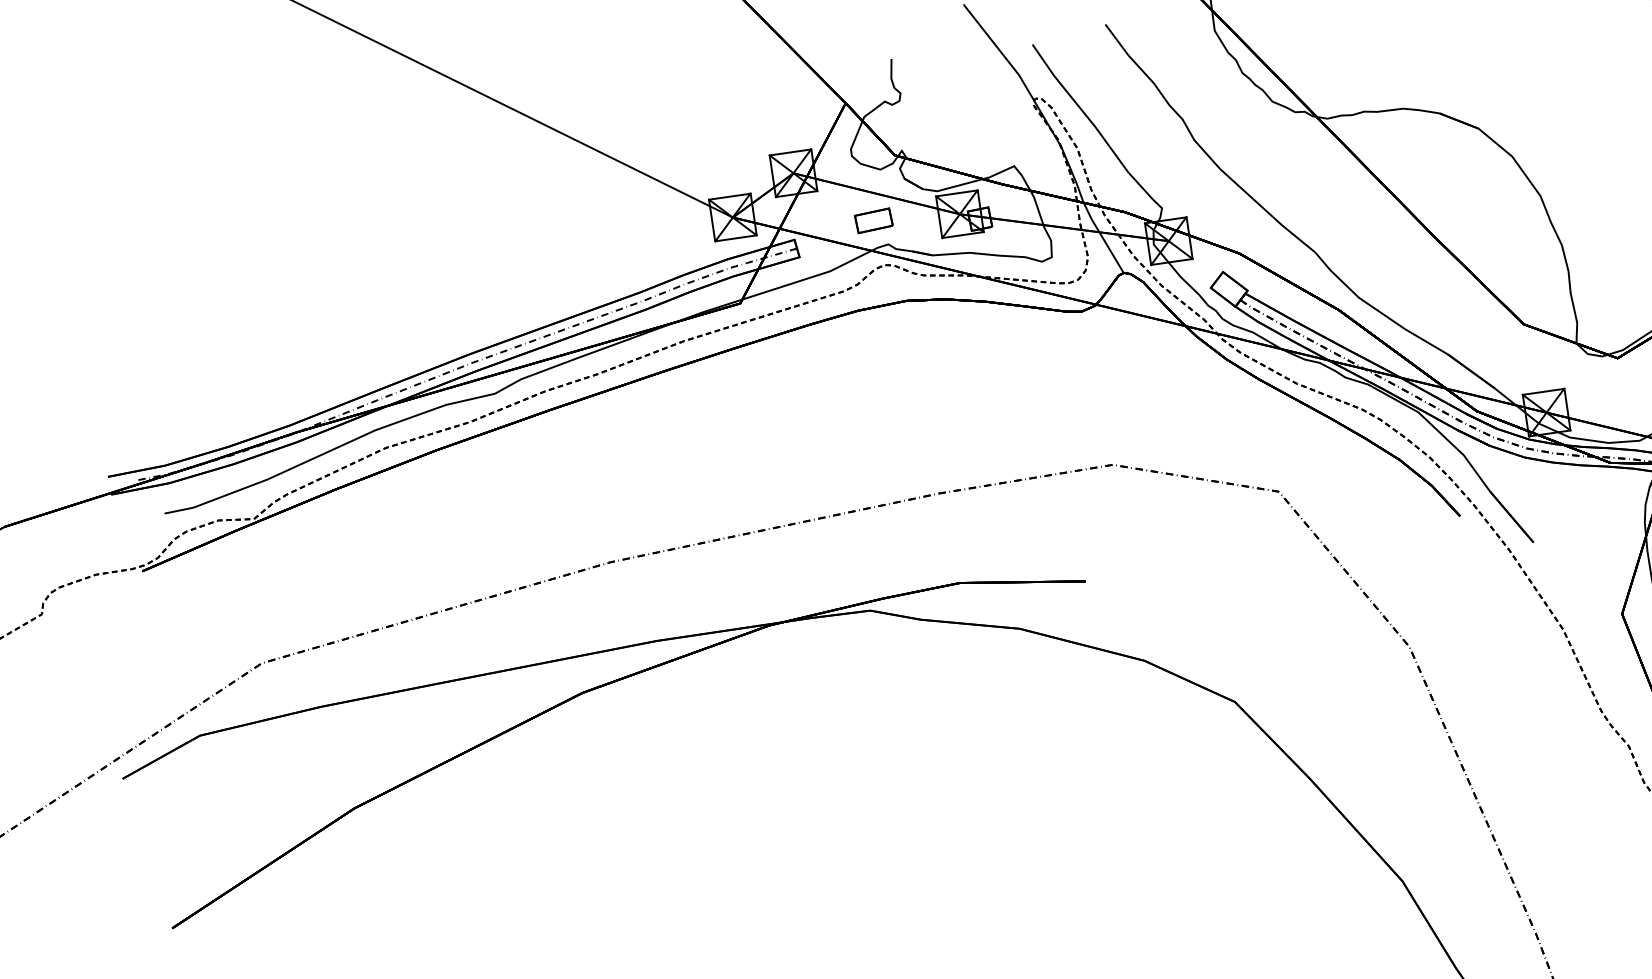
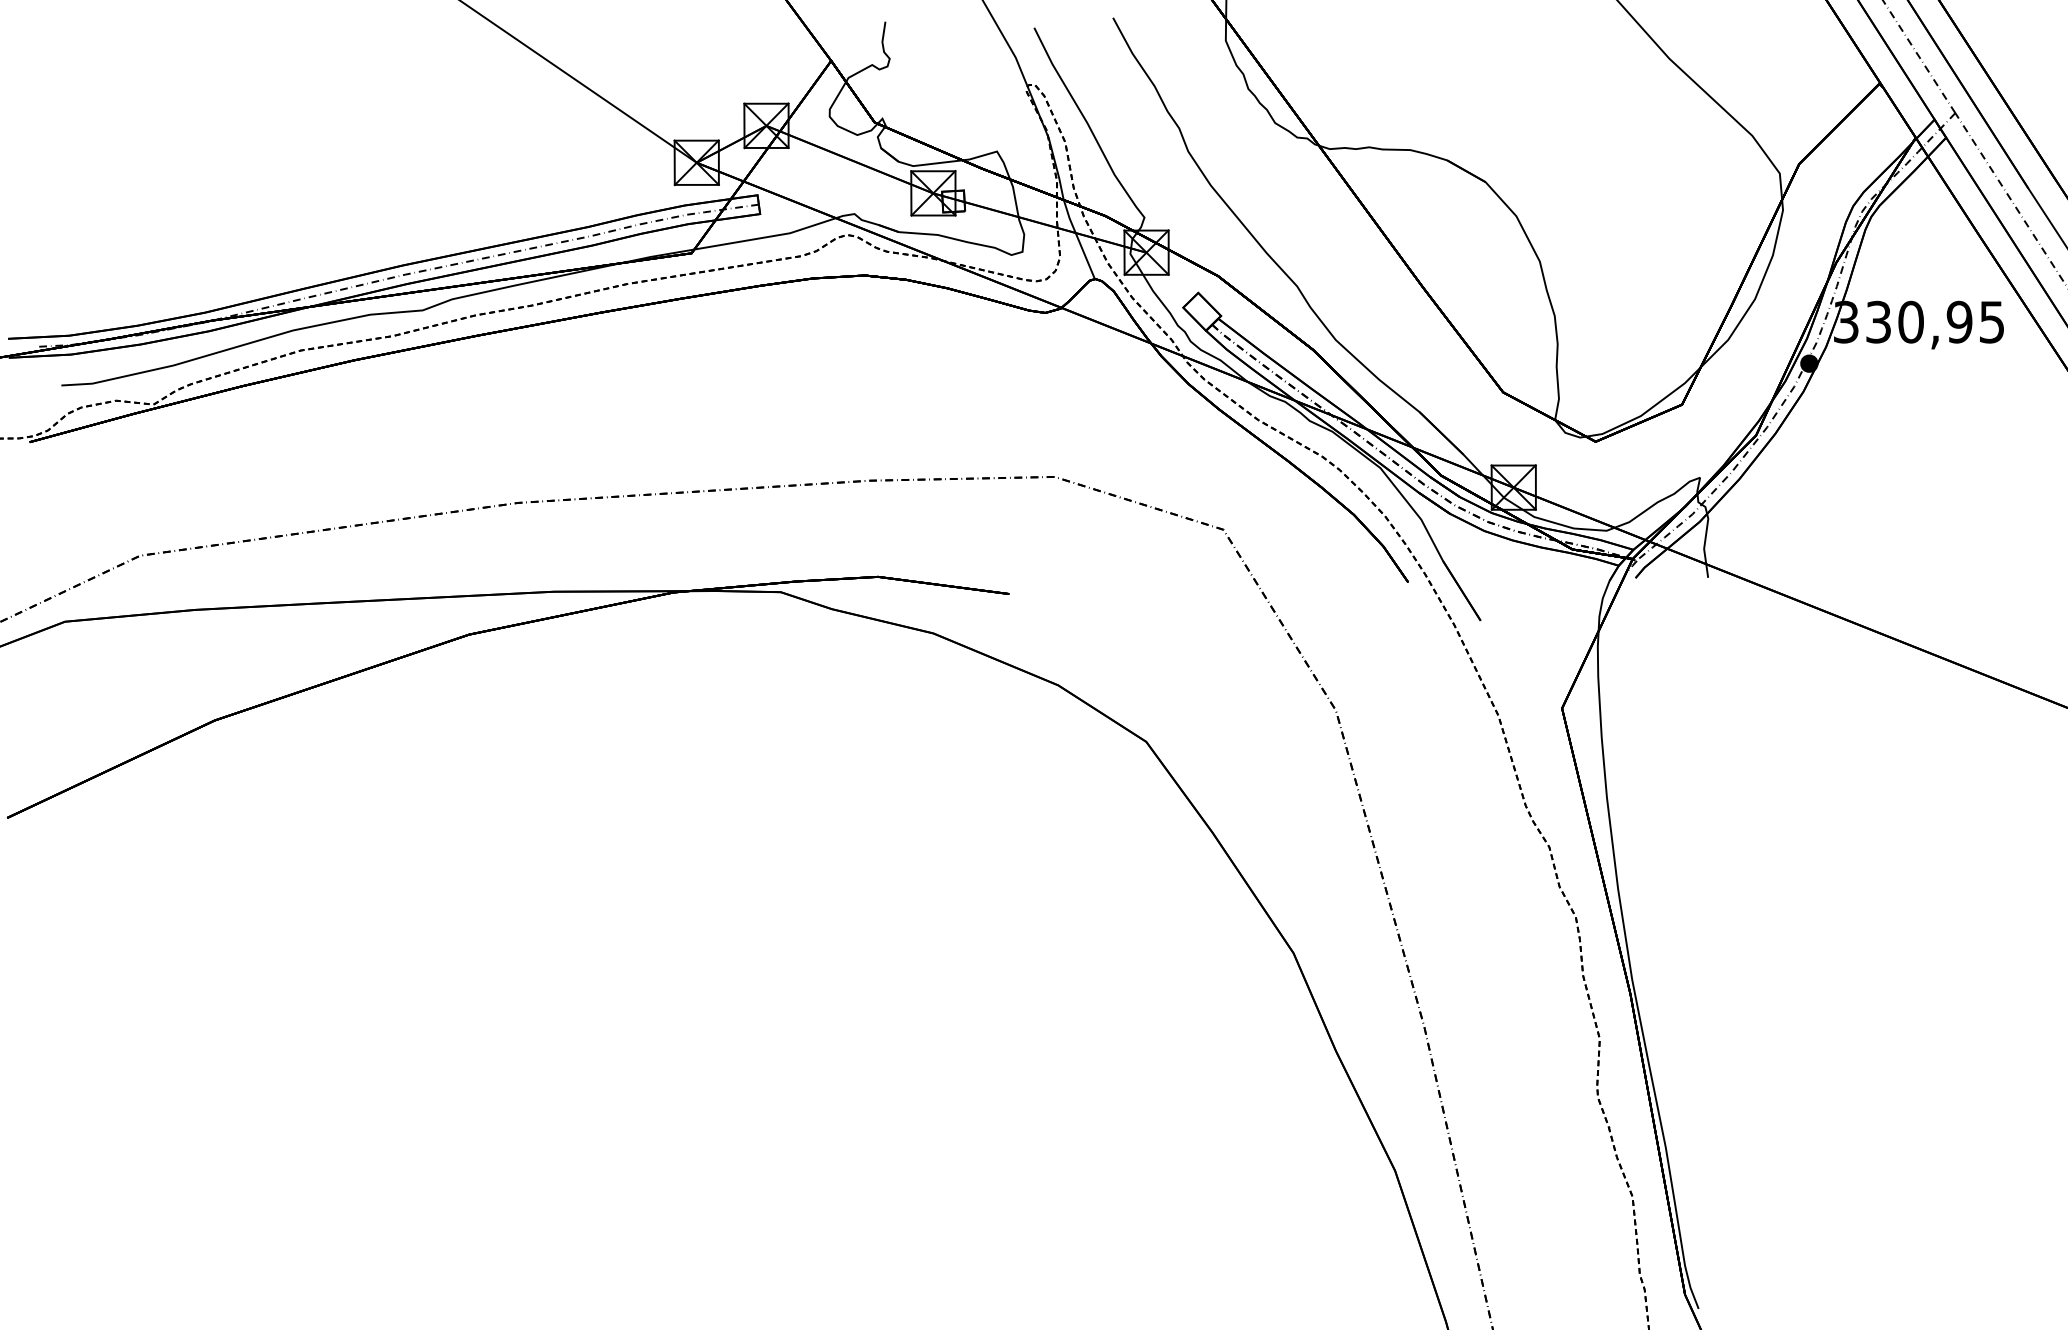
part: (873, 220) -> (842, 186), removed

